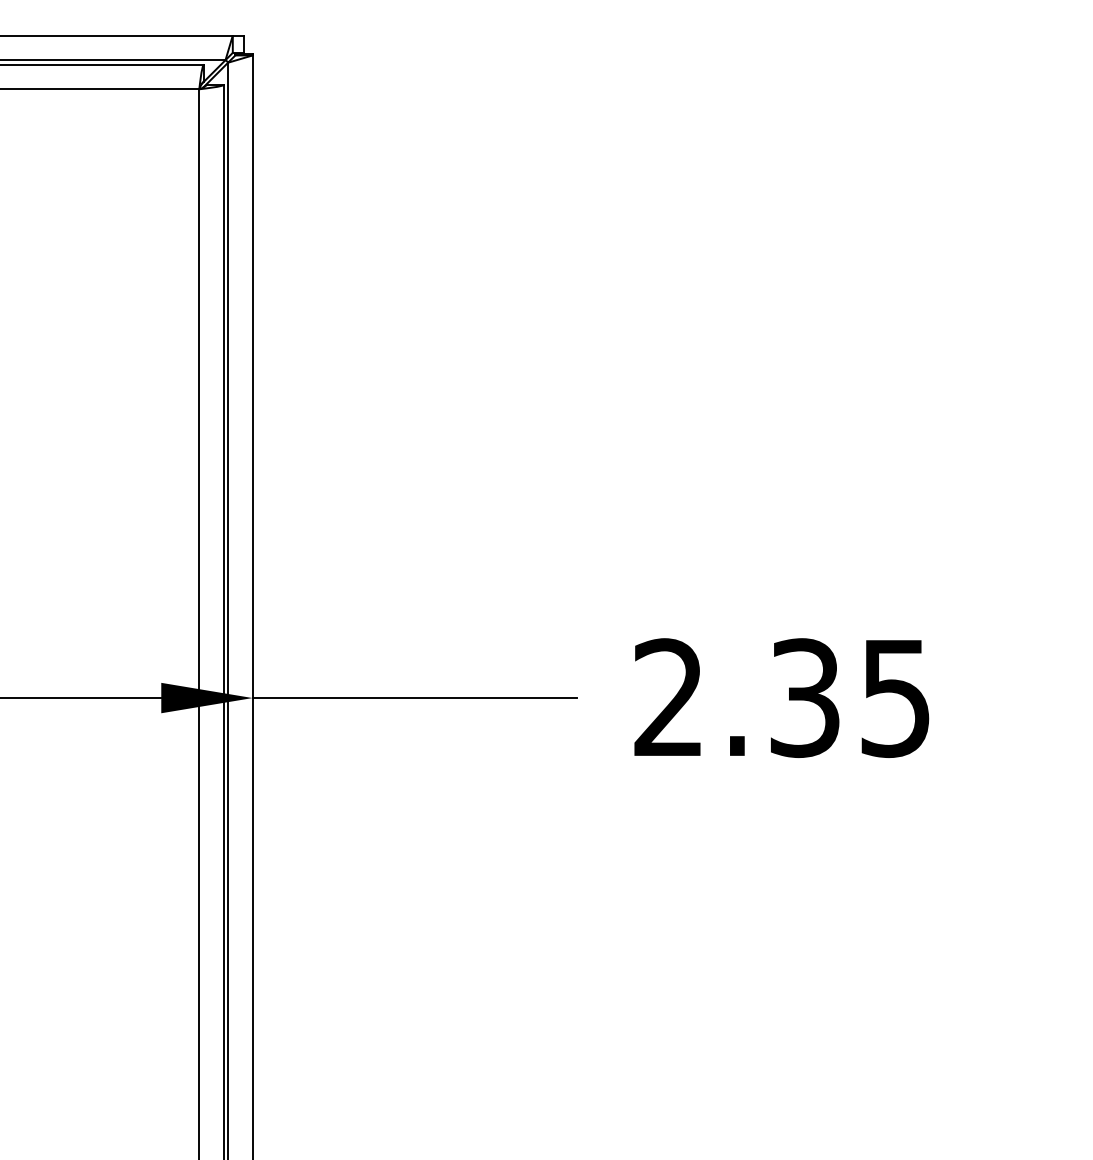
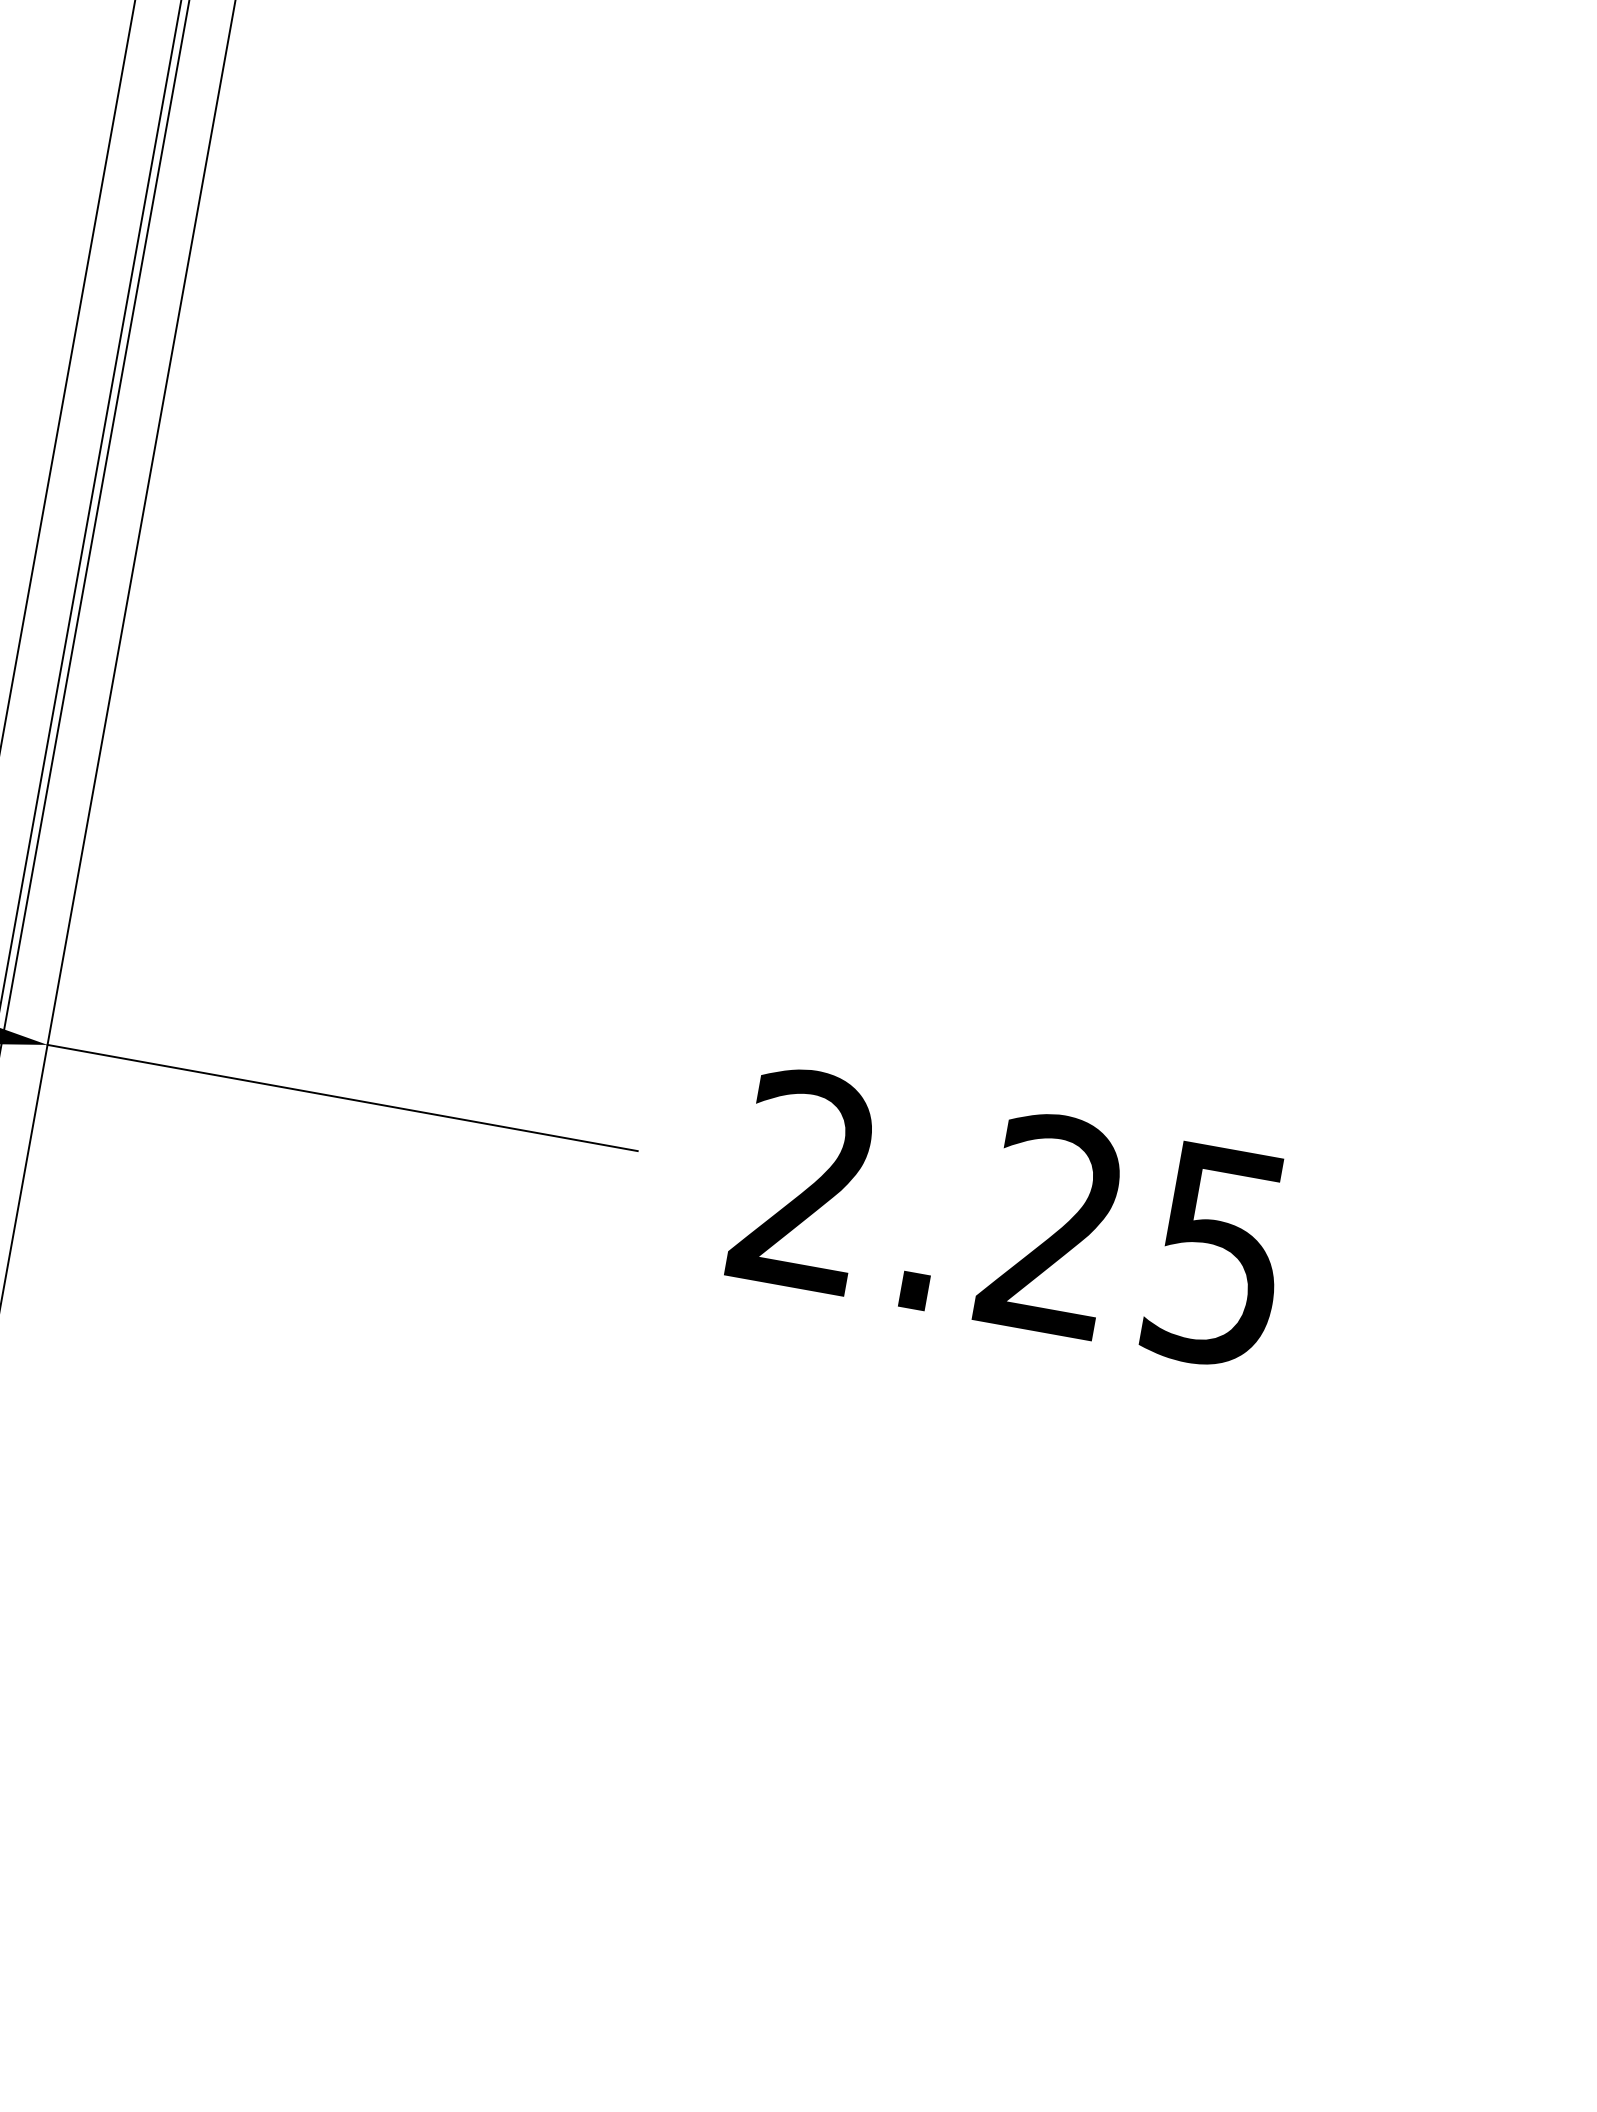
text: (804, 698) -> (1052, 1226), 2.35 -> 2.25

